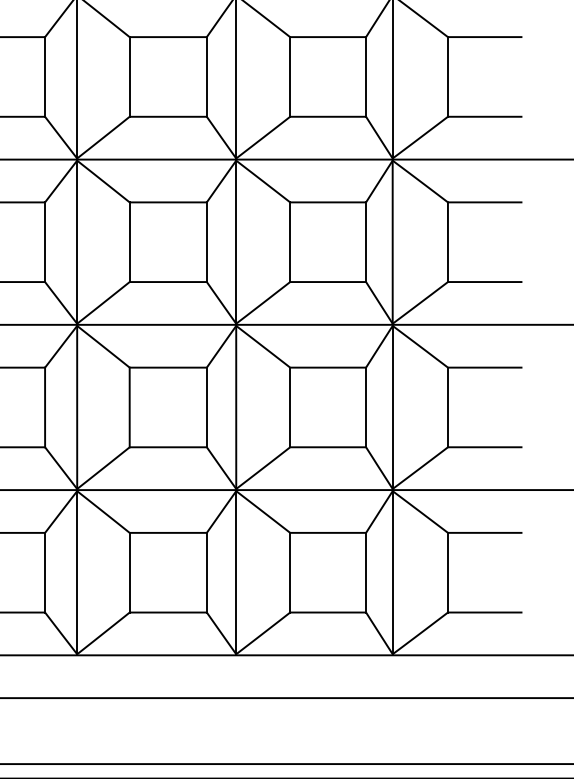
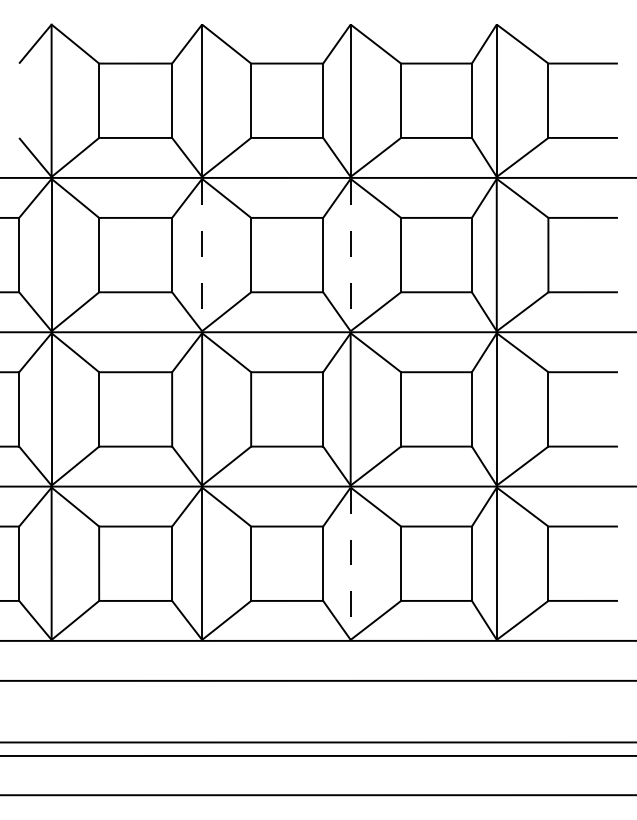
line: (77, 242) -> (202, 255), solid -> dashed
line: (236, 242) -> (350, 255), solid -> dashed
line: (236, 573) -> (350, 564), solid -> dashed

